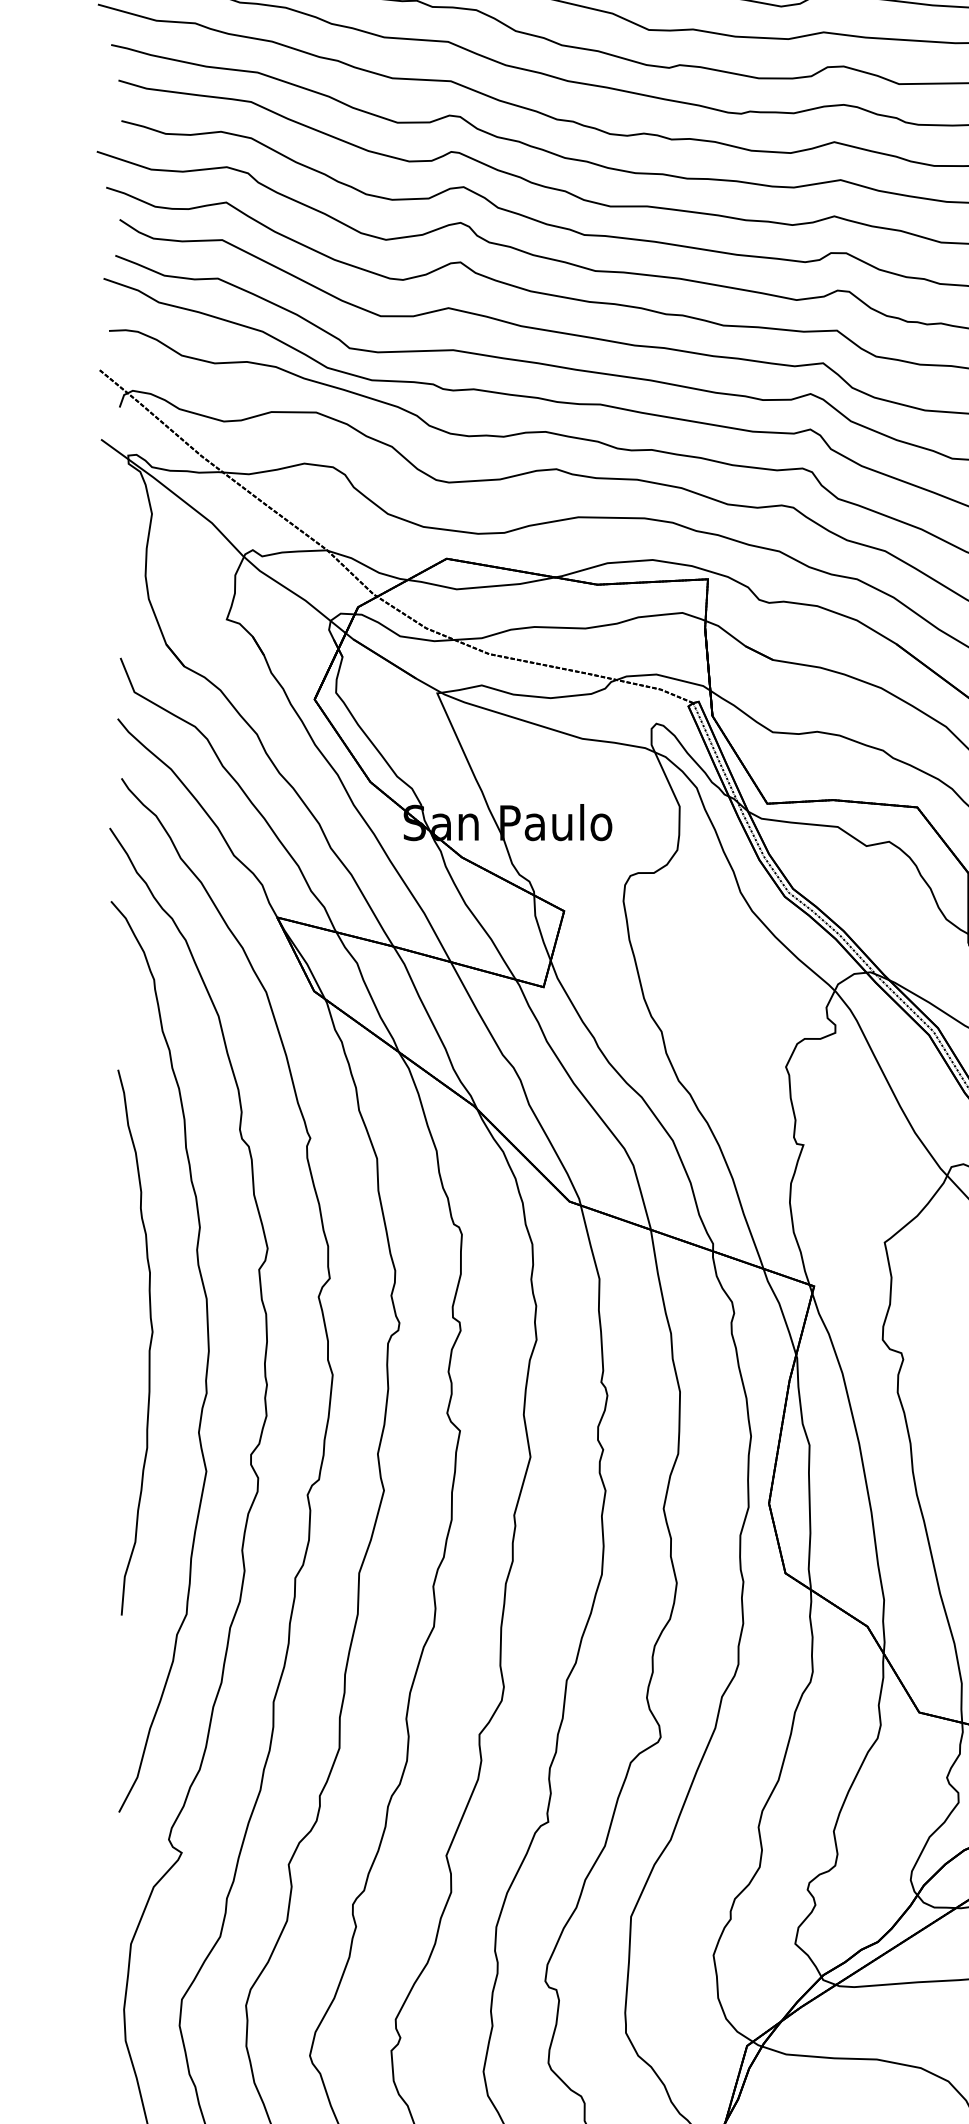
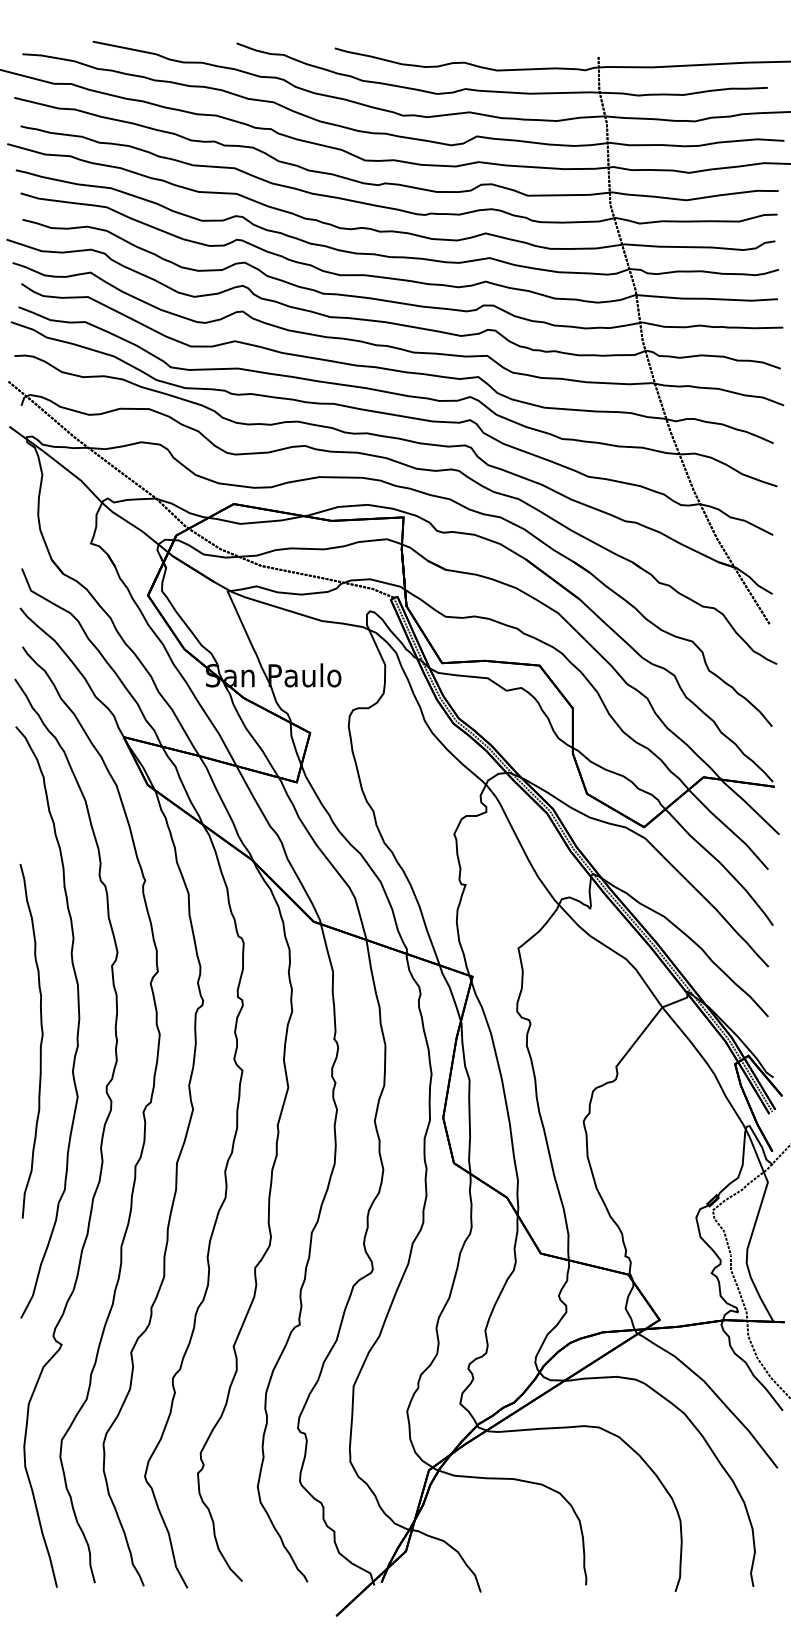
curve: (149, 1342) -> (40, 1041), moved

